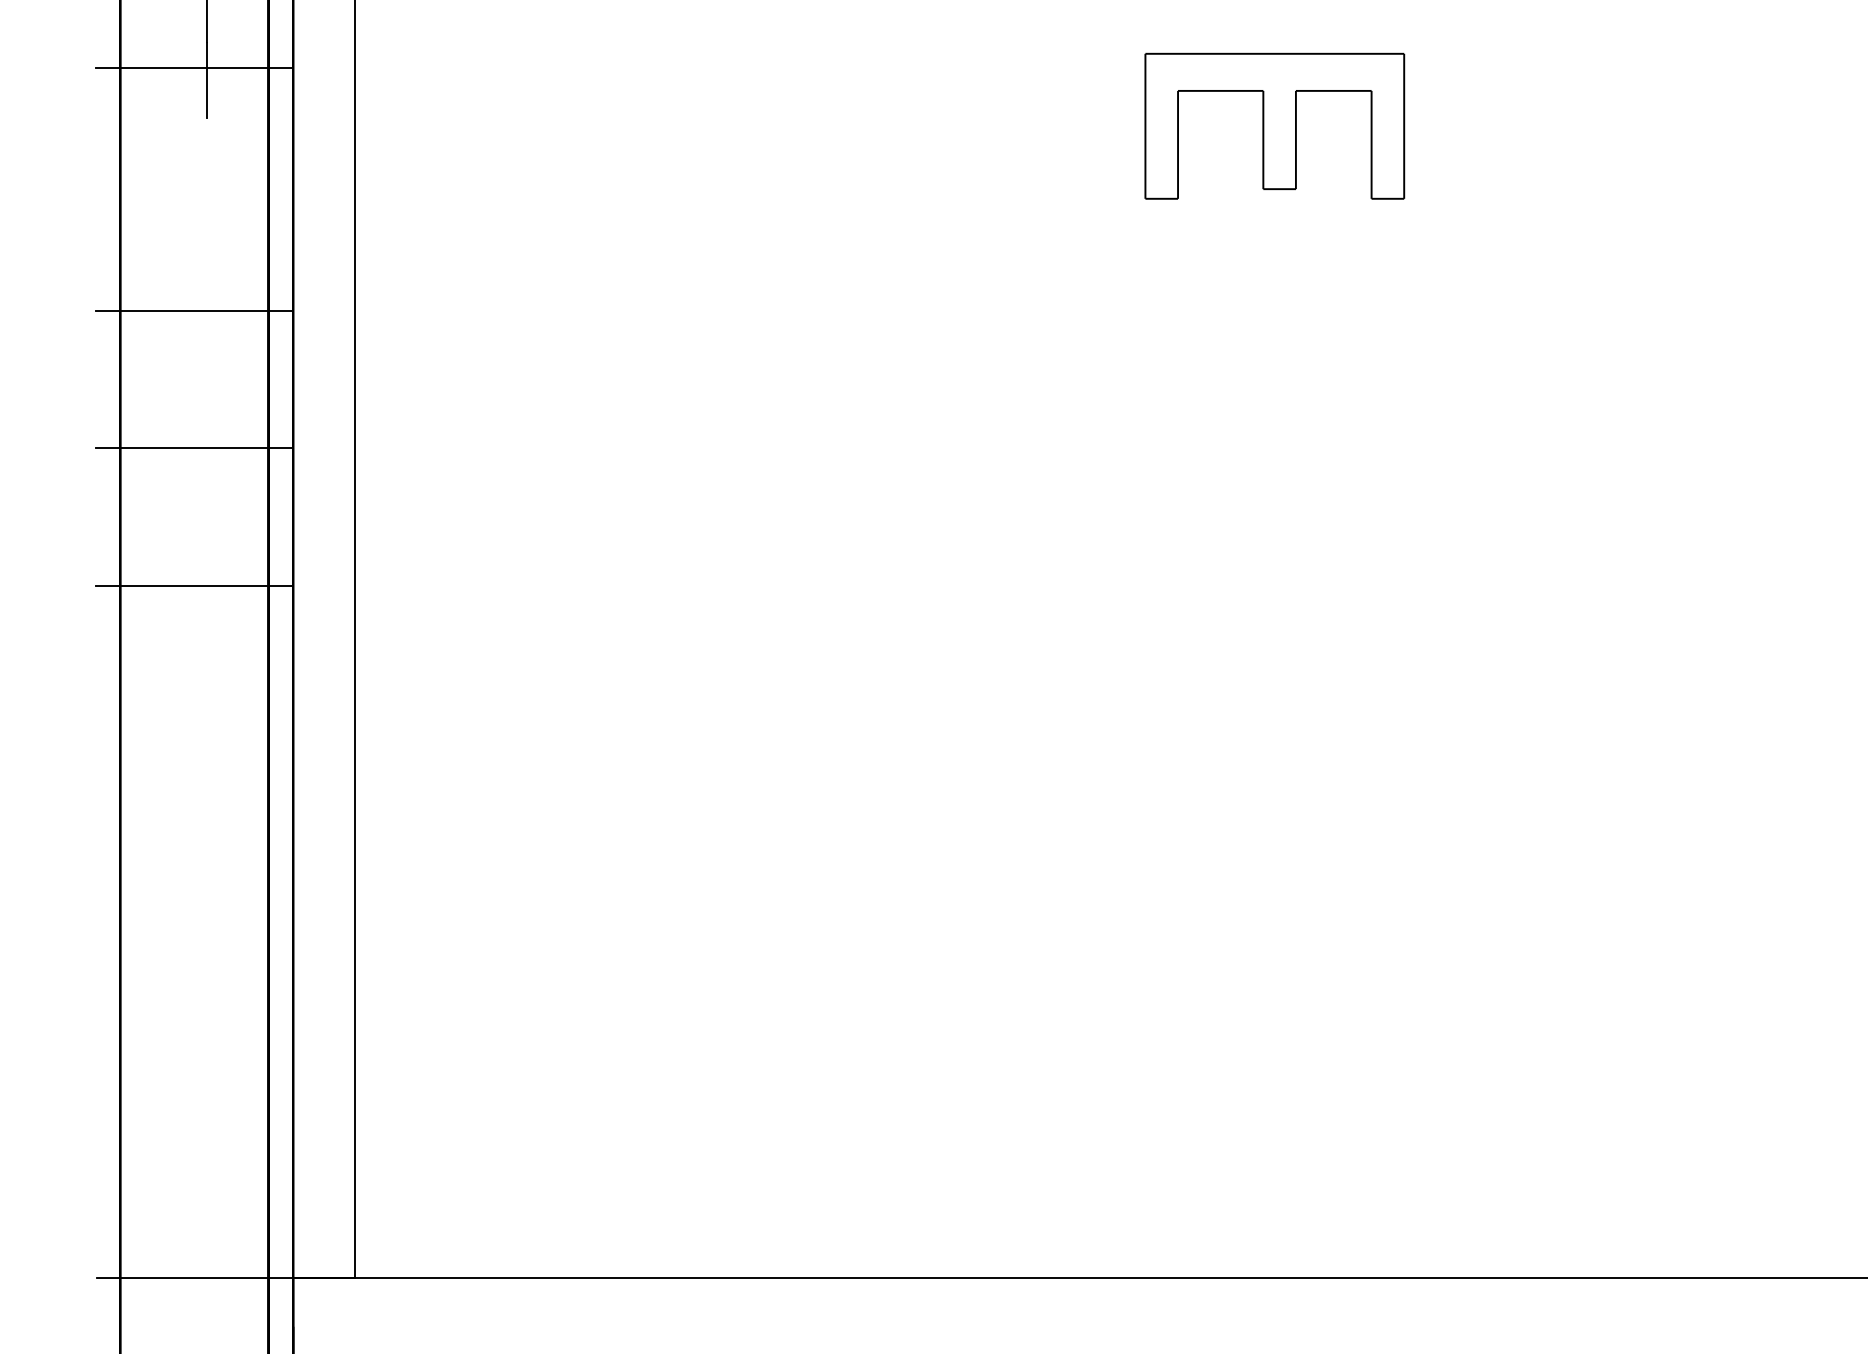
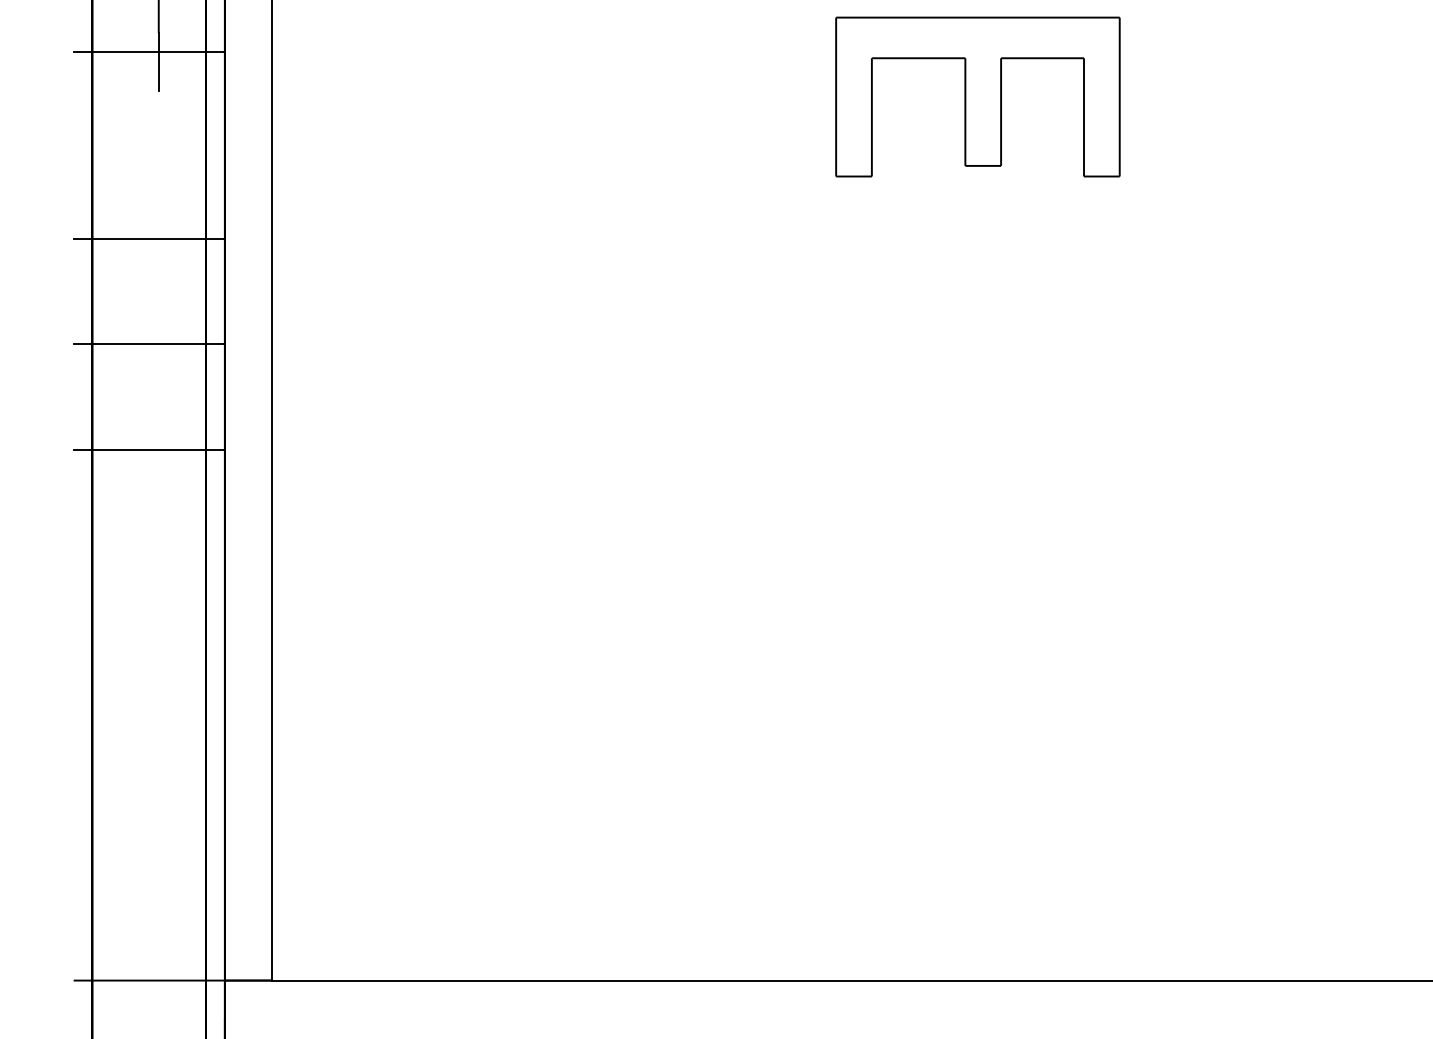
part: (1274, 125) -> (977, 96), size x1.43

